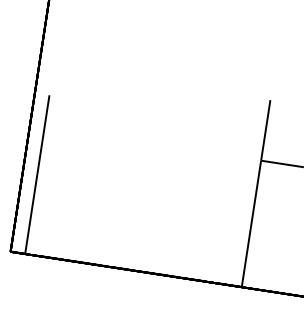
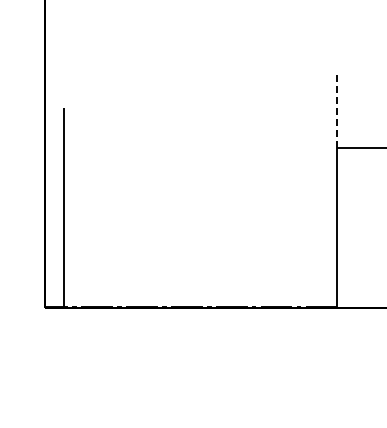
line: (265, 129) -> (336, 109), solid -> dashed

